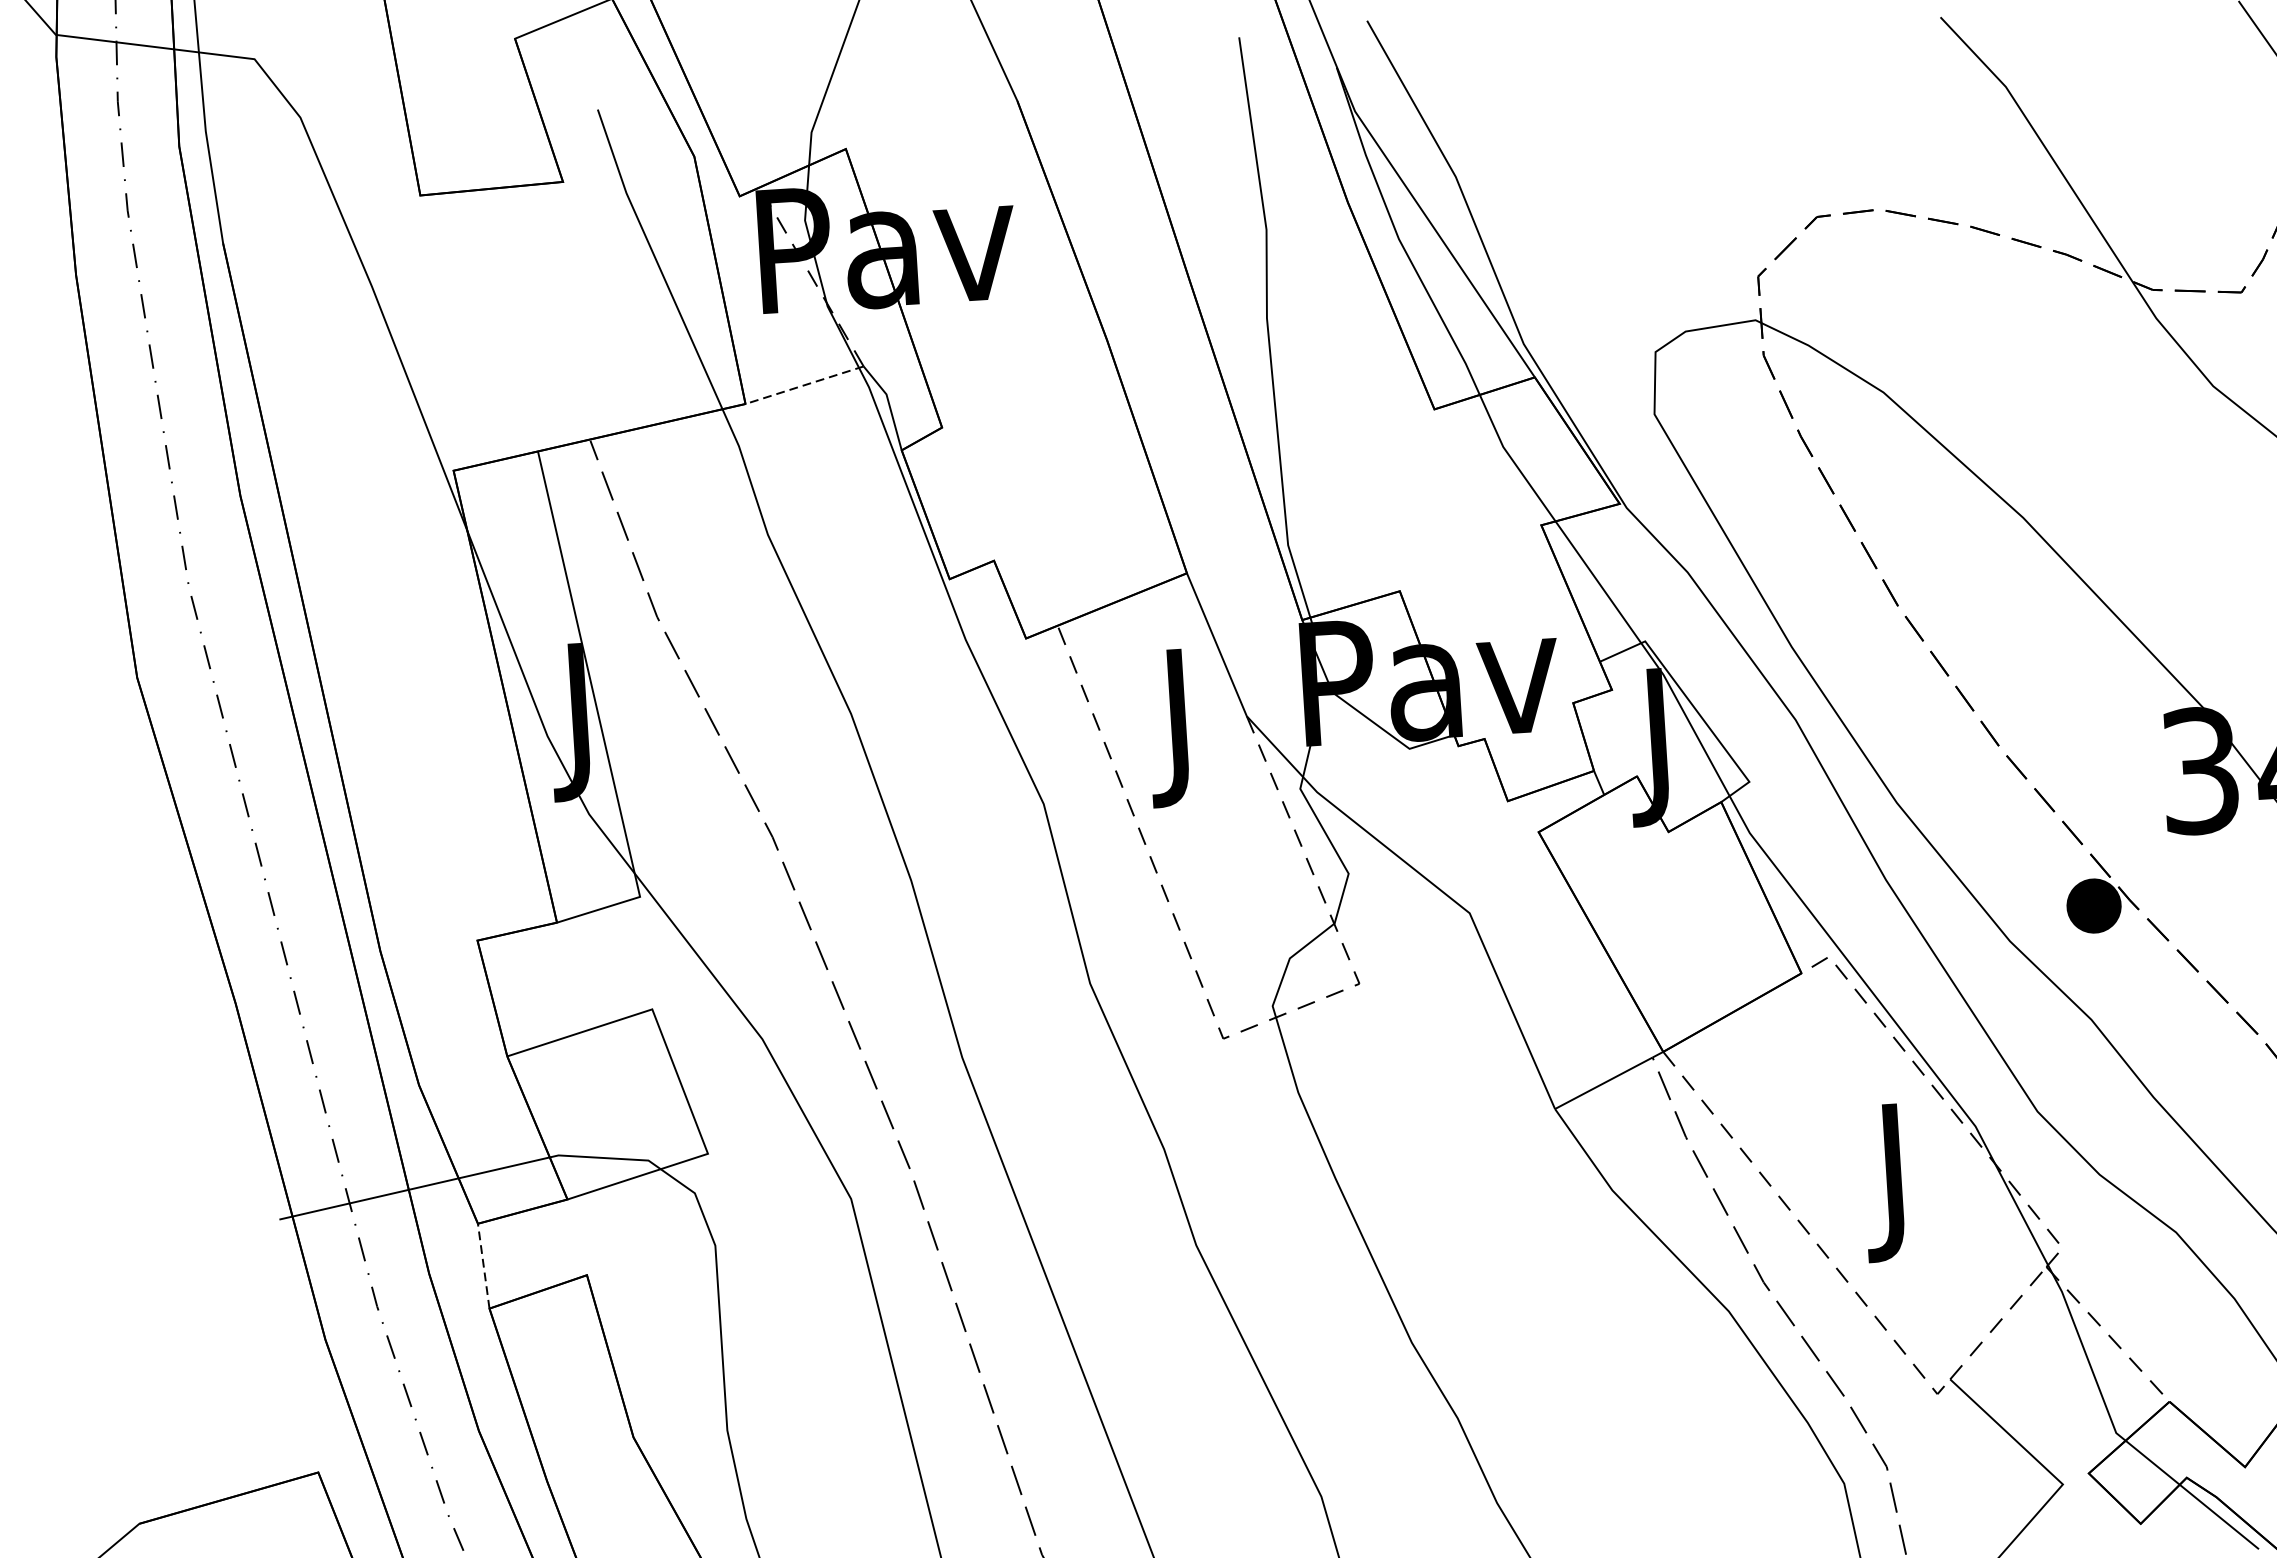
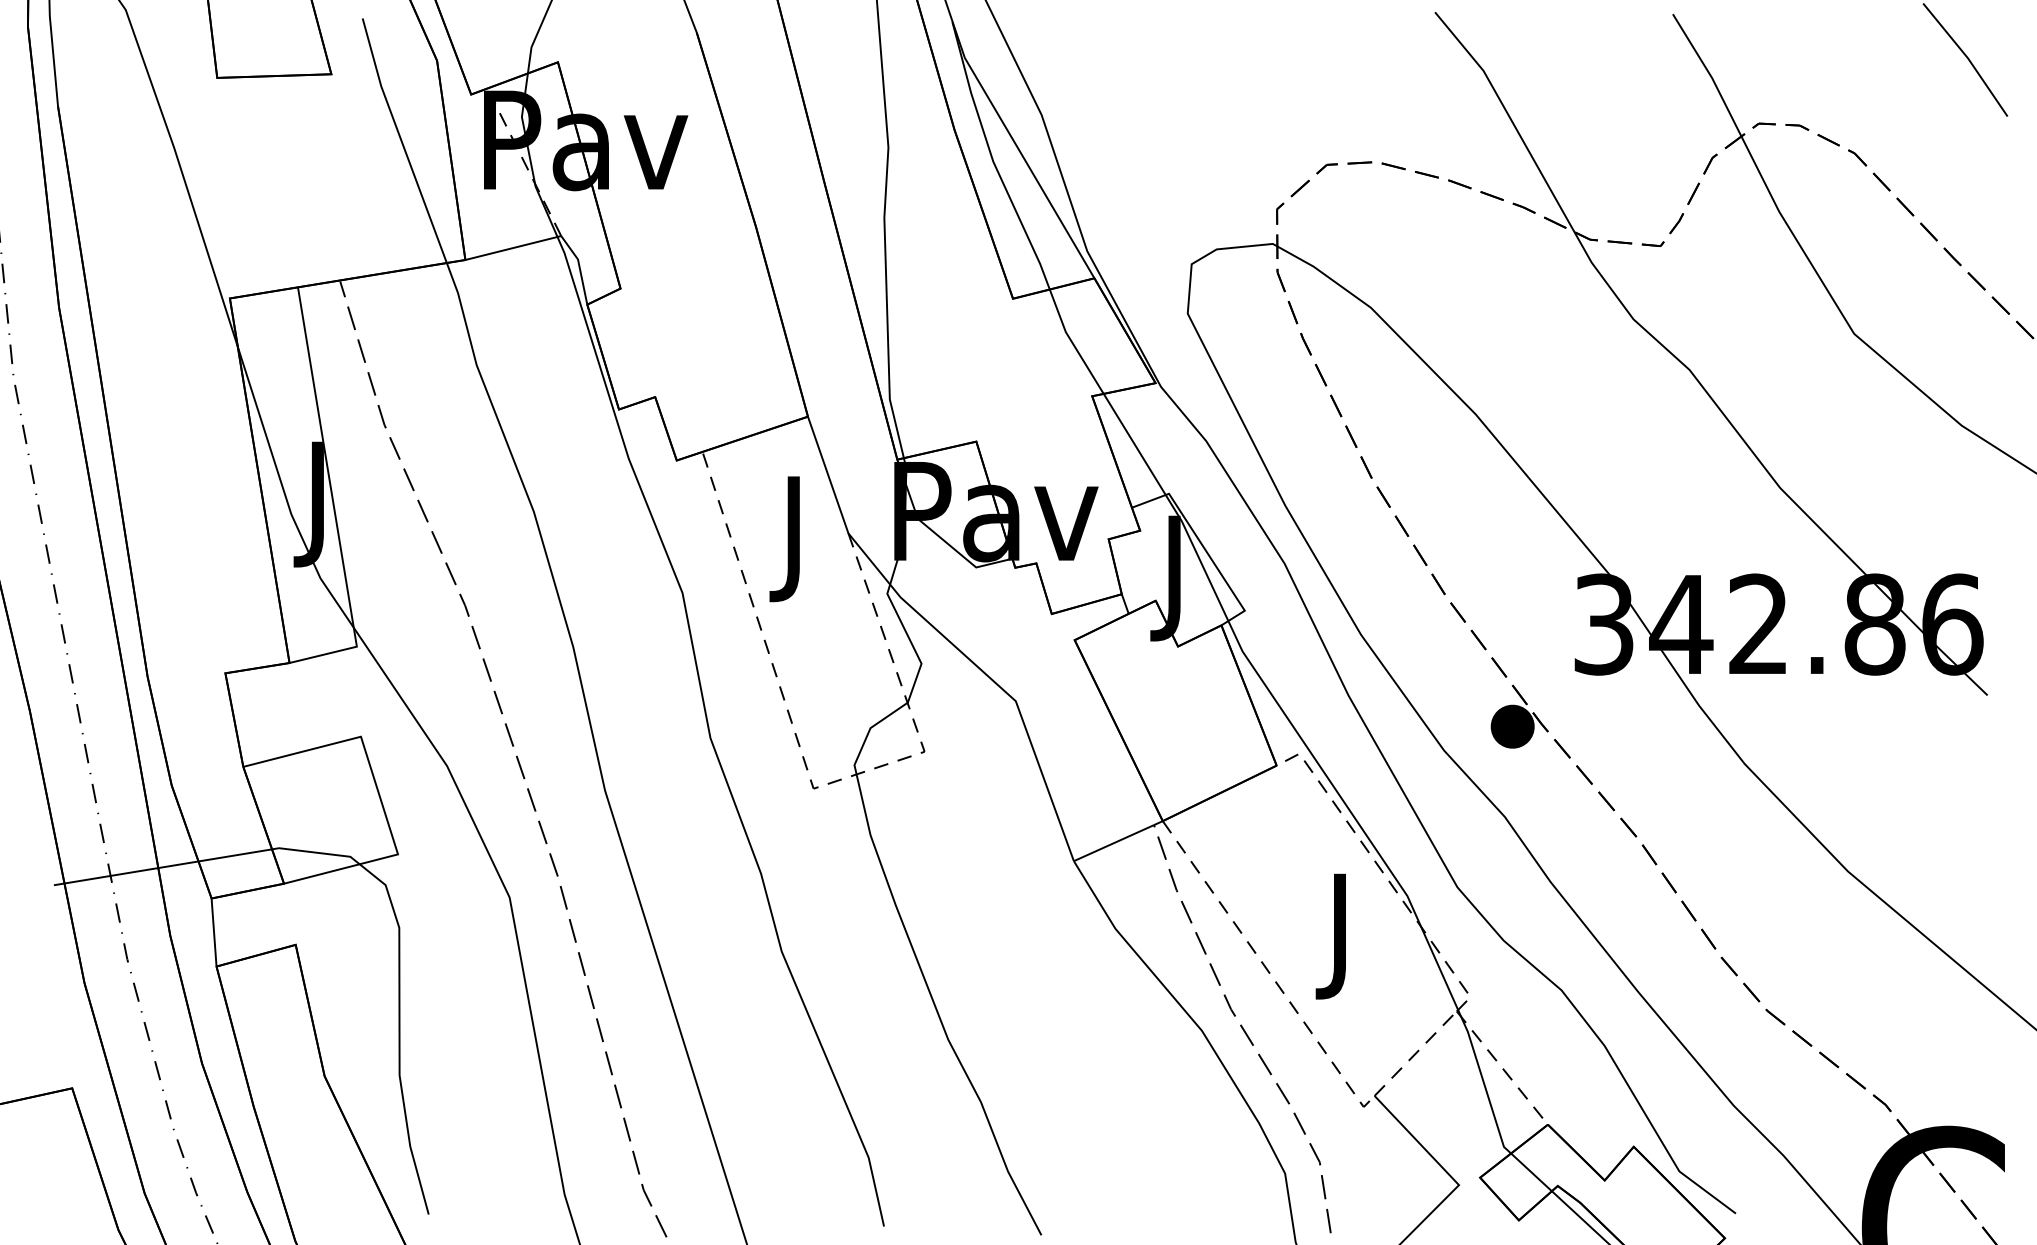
line: (803, 385) -> (512, 248), dashed -> solid
line: (484, 1266) -> (214, 932), dashed -> solid

